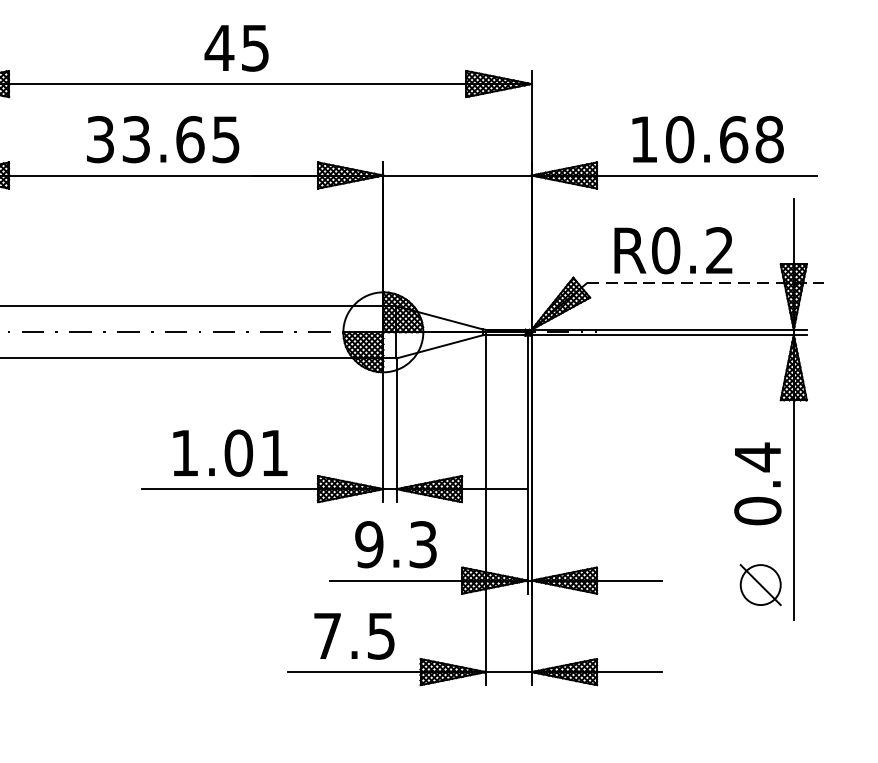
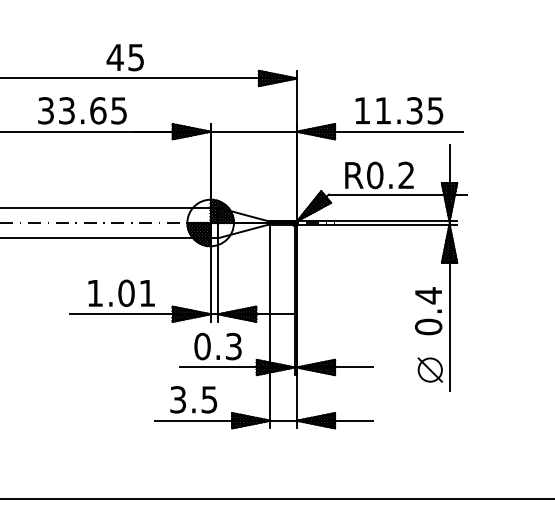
text: (724, 139) -> (409, 110), 10.68 -> 11.35
line: (706, 283) -> (398, 194), dashed -> solid
text: (369, 544) -> (202, 346), 9.3 -> 0.3
text: (326, 635) -> (177, 399), 7.5 -> 3.5

